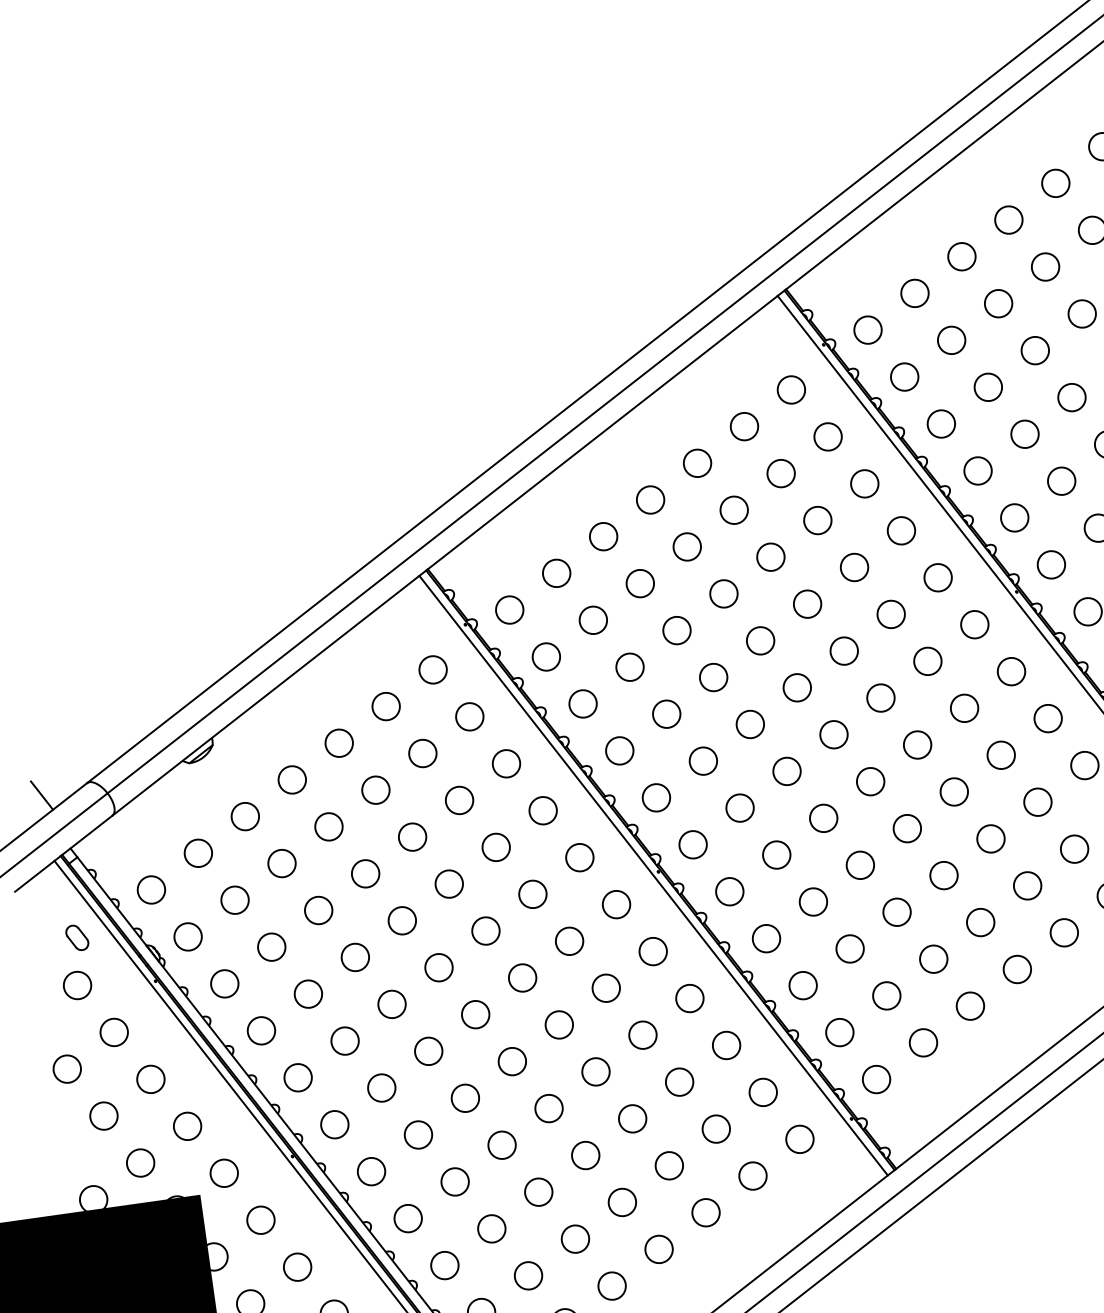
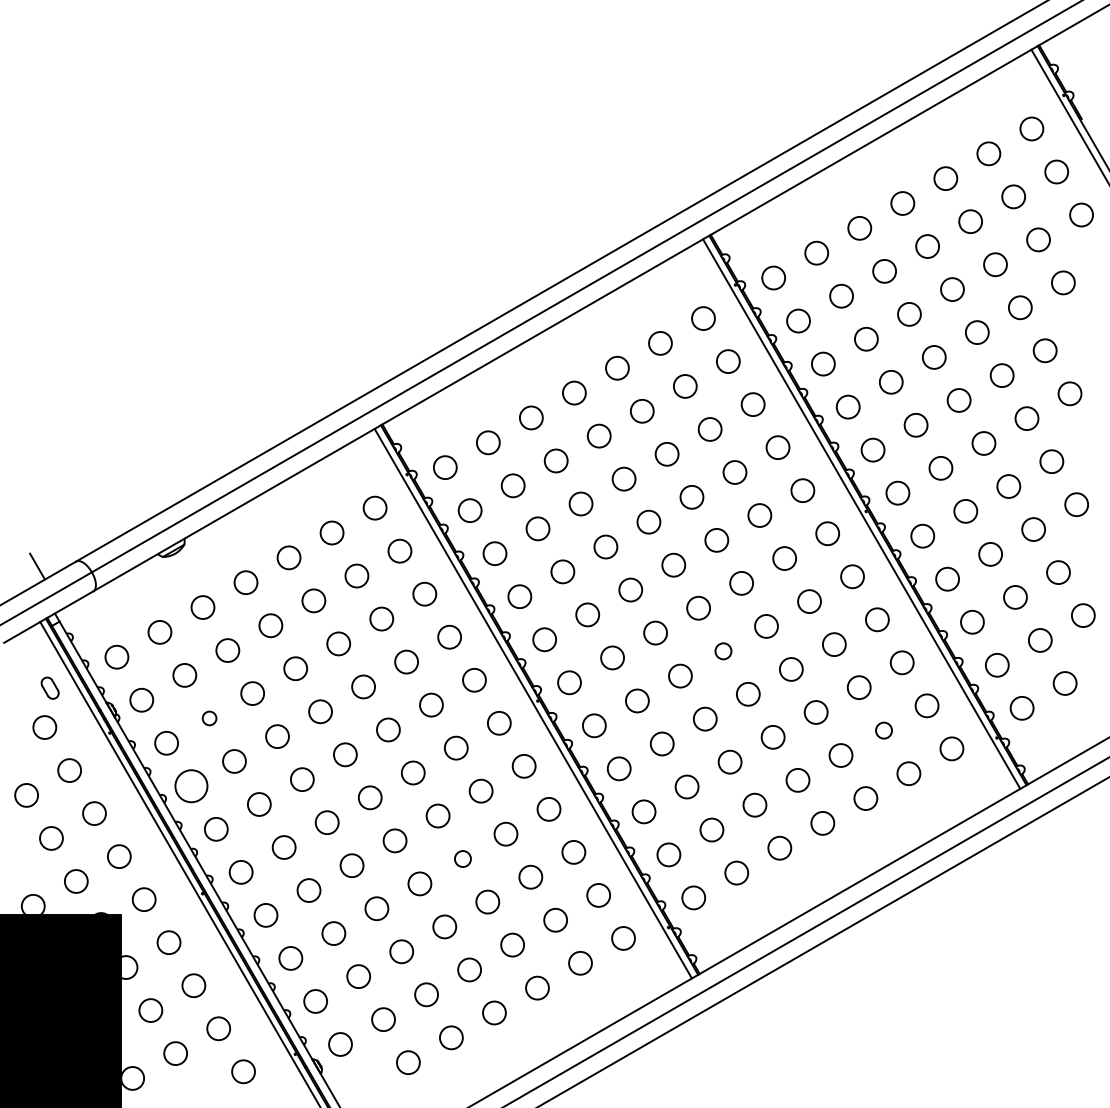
circle: (870, 781) -> (723, 651), size x0.7
circle: (1073, 849) -> (883, 730), size x0.7
circle: (271, 947) -> (209, 718), size x0.6
circle: (261, 1031) -> (191, 786), size x1.4
circle: (595, 1071) -> (462, 858), size x0.7

